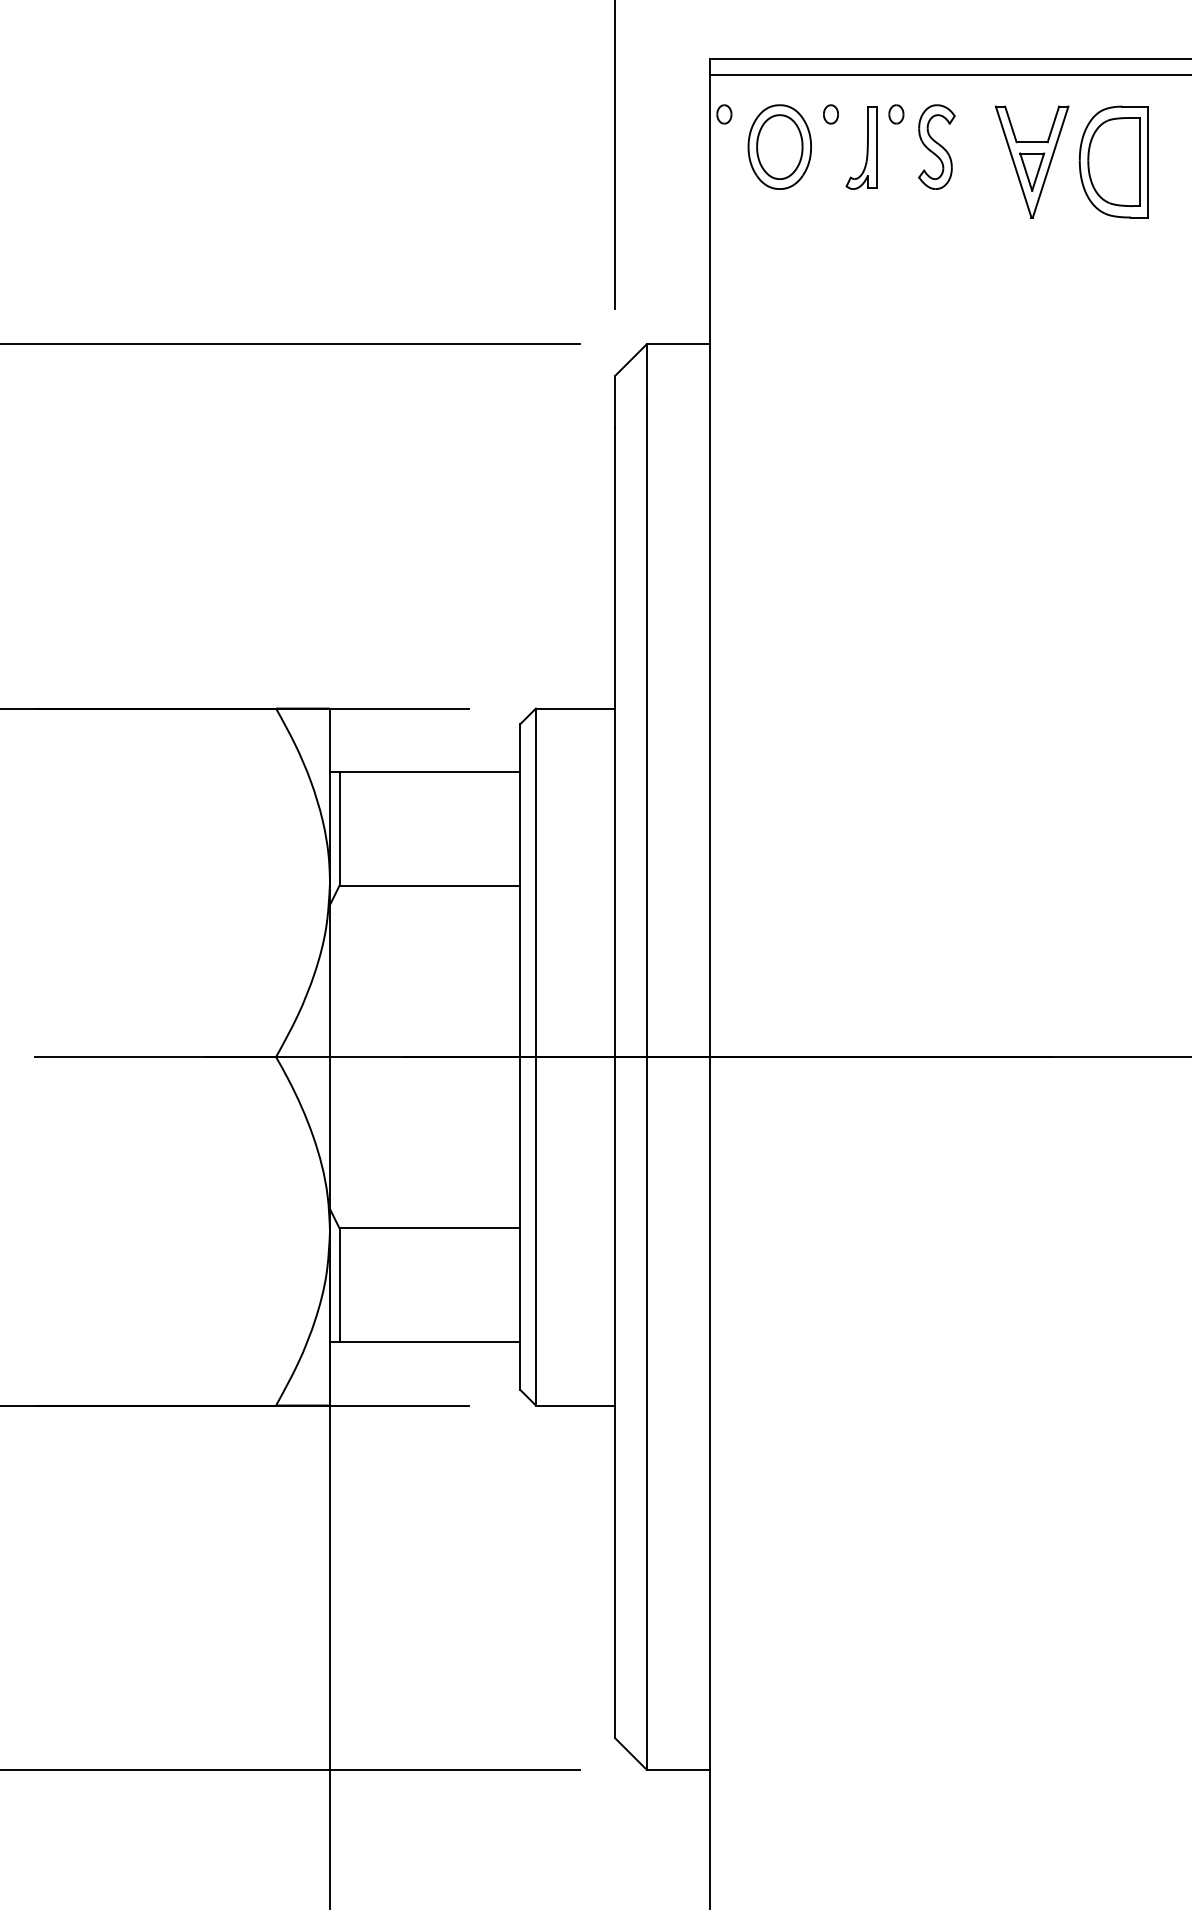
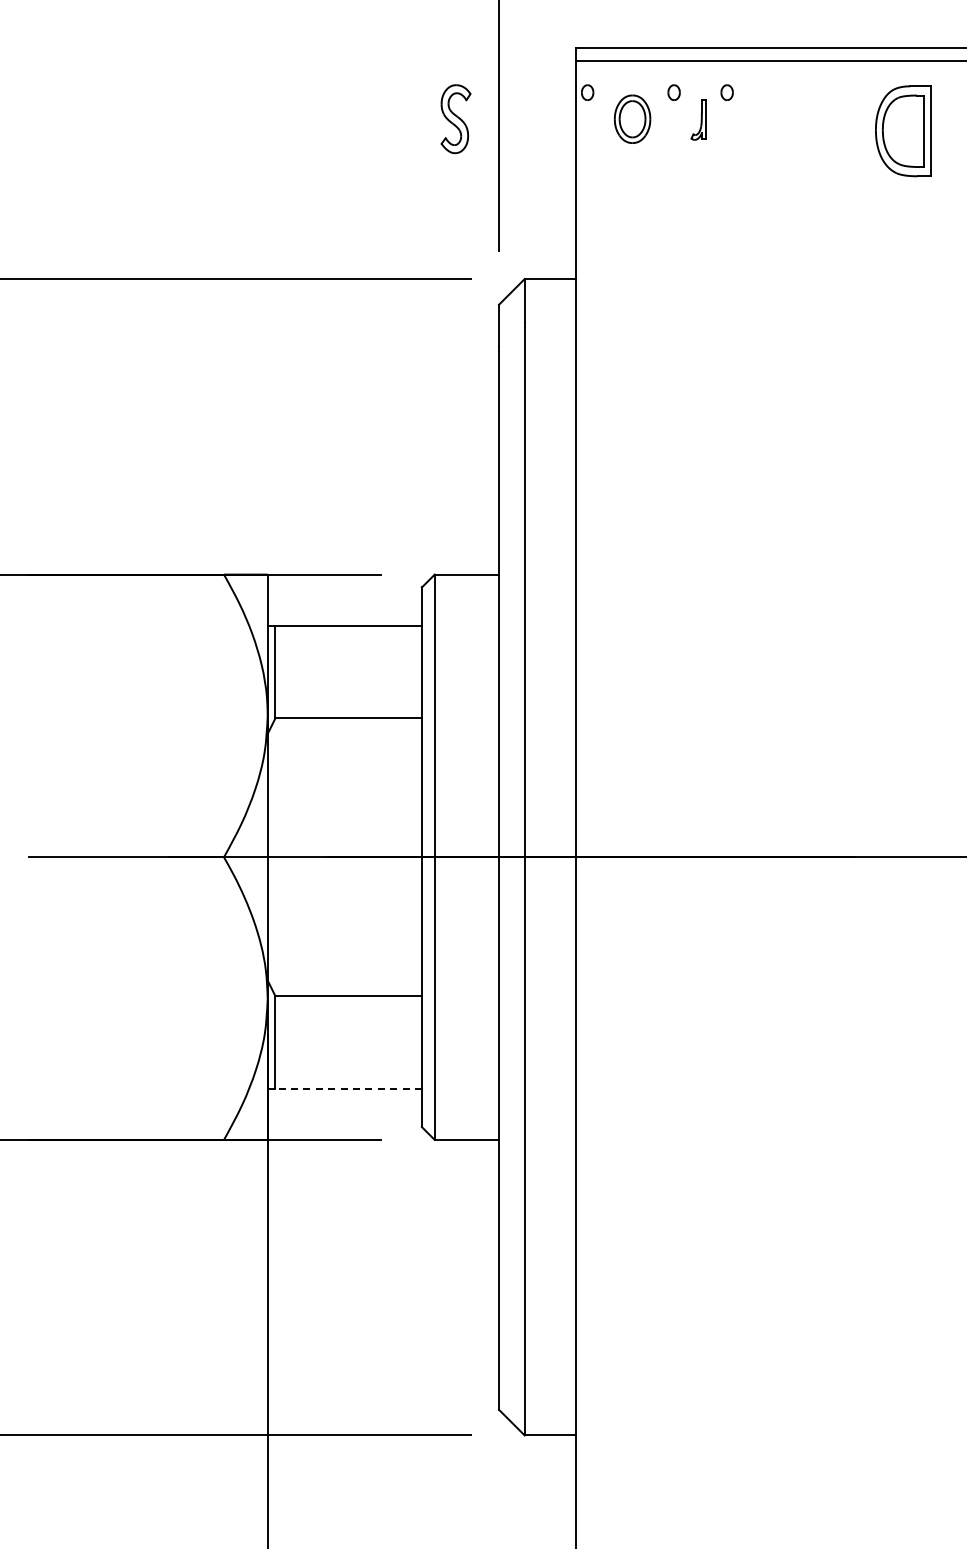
part: (779, 147) -> (632, 119), size x0.7
part: (861, 147) -> (698, 119), size x0.6
part: (936, 147) -> (455, 119), moved
part: (1032, 162) -> (837, 131), removed
line: (429, 1342) -> (348, 1088), solid -> dashed

